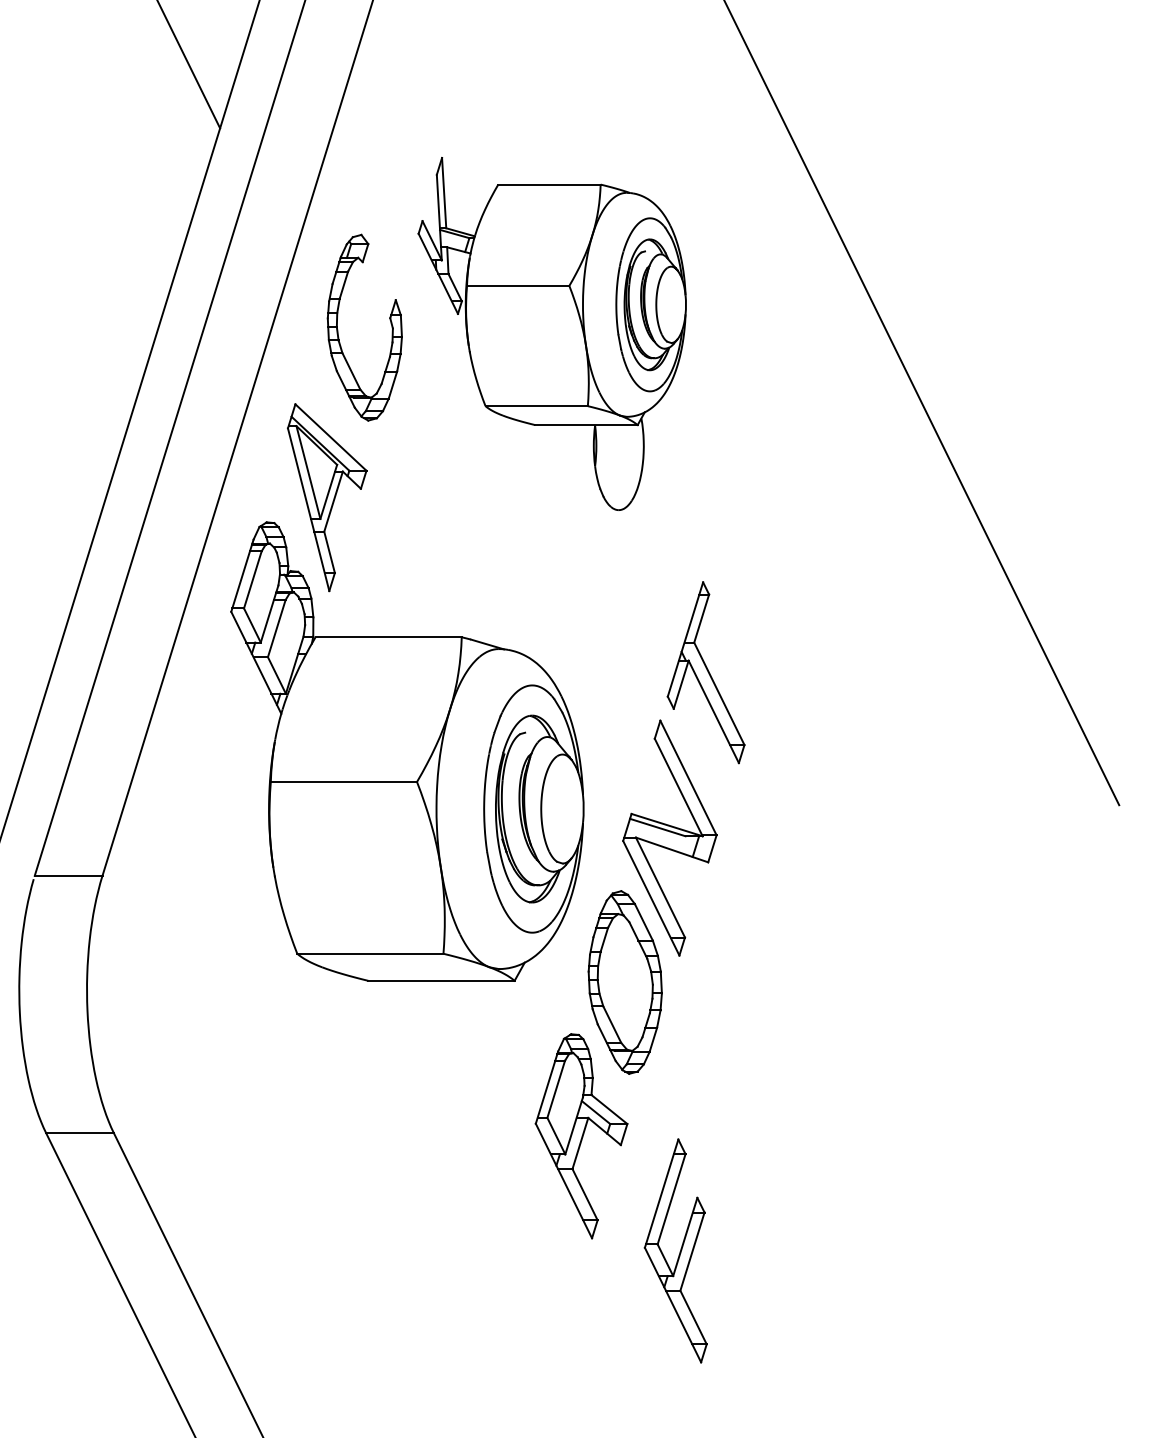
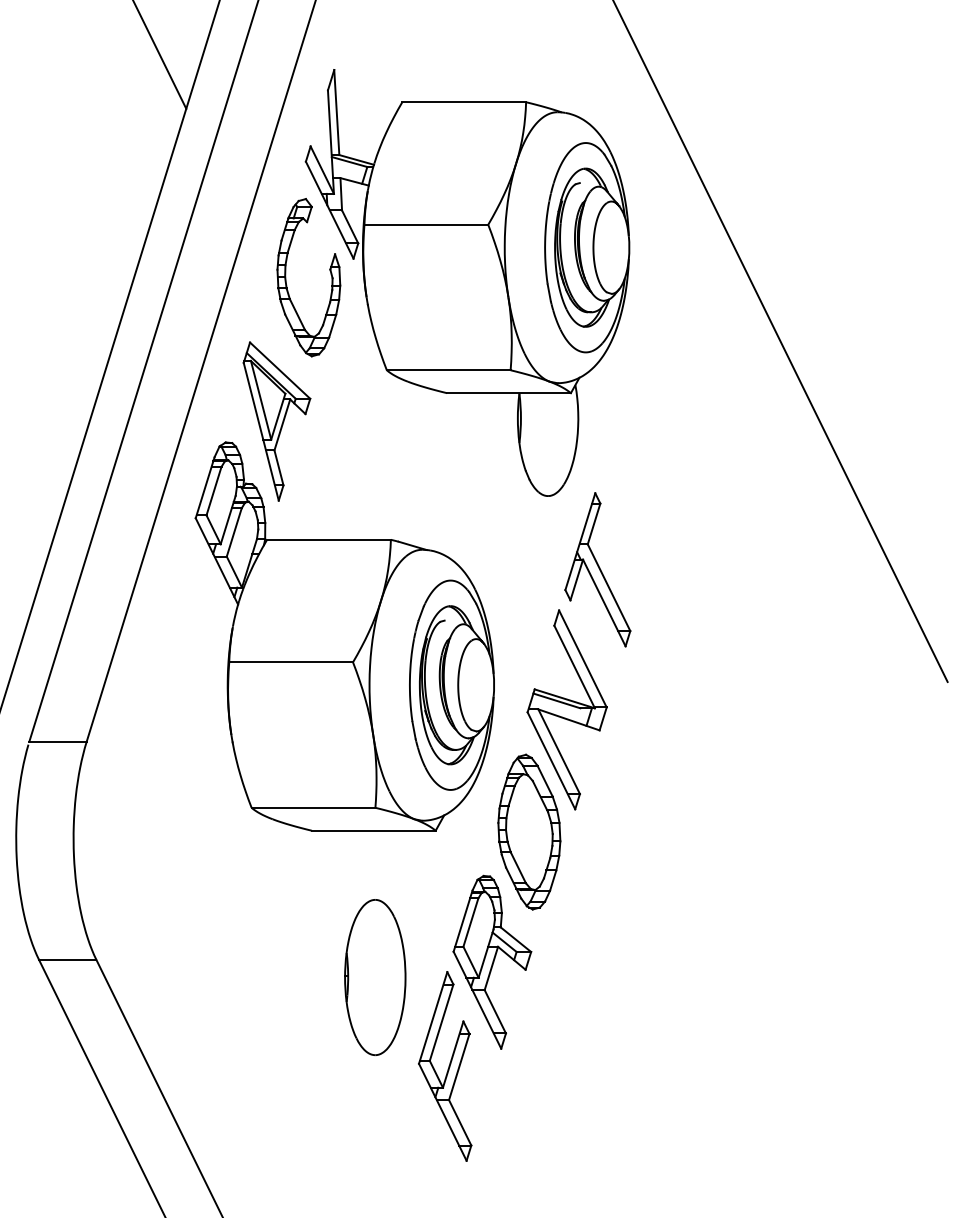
part: (552, 333) -> (467, 282), size x1.43
part: (443, 1154) -> (375, 977), added
part: (676, 1250) -> (445, 1066), moved

